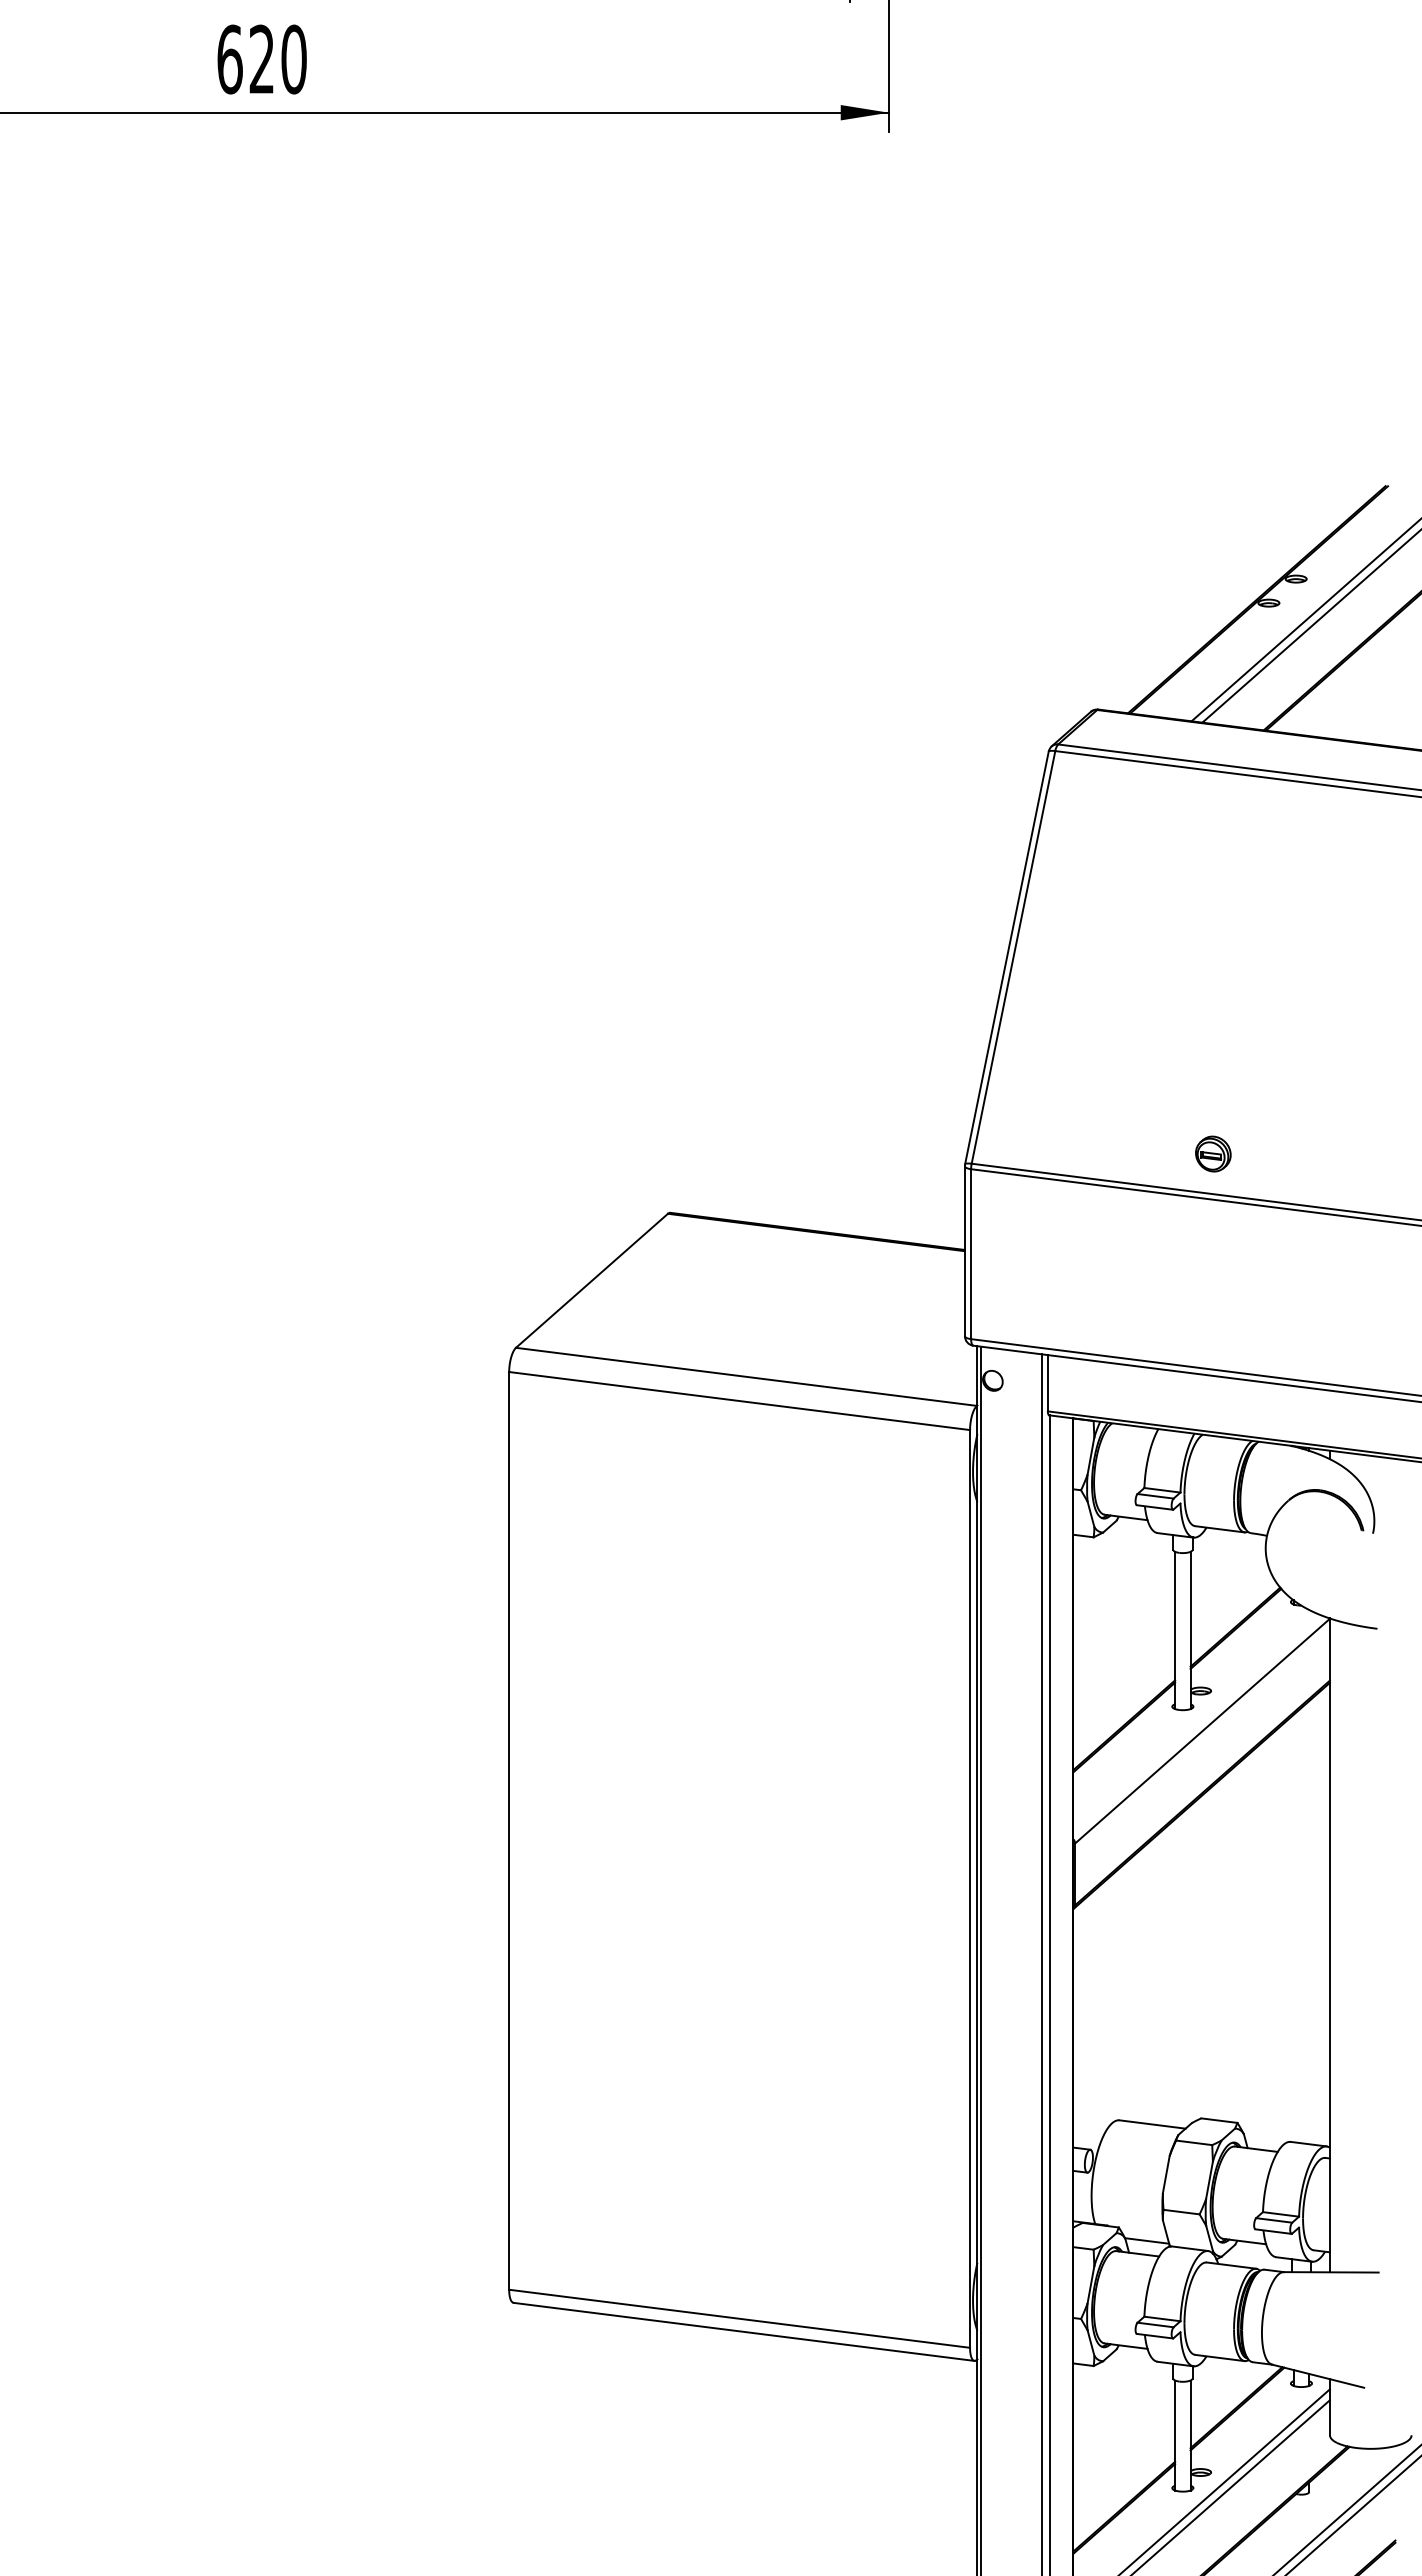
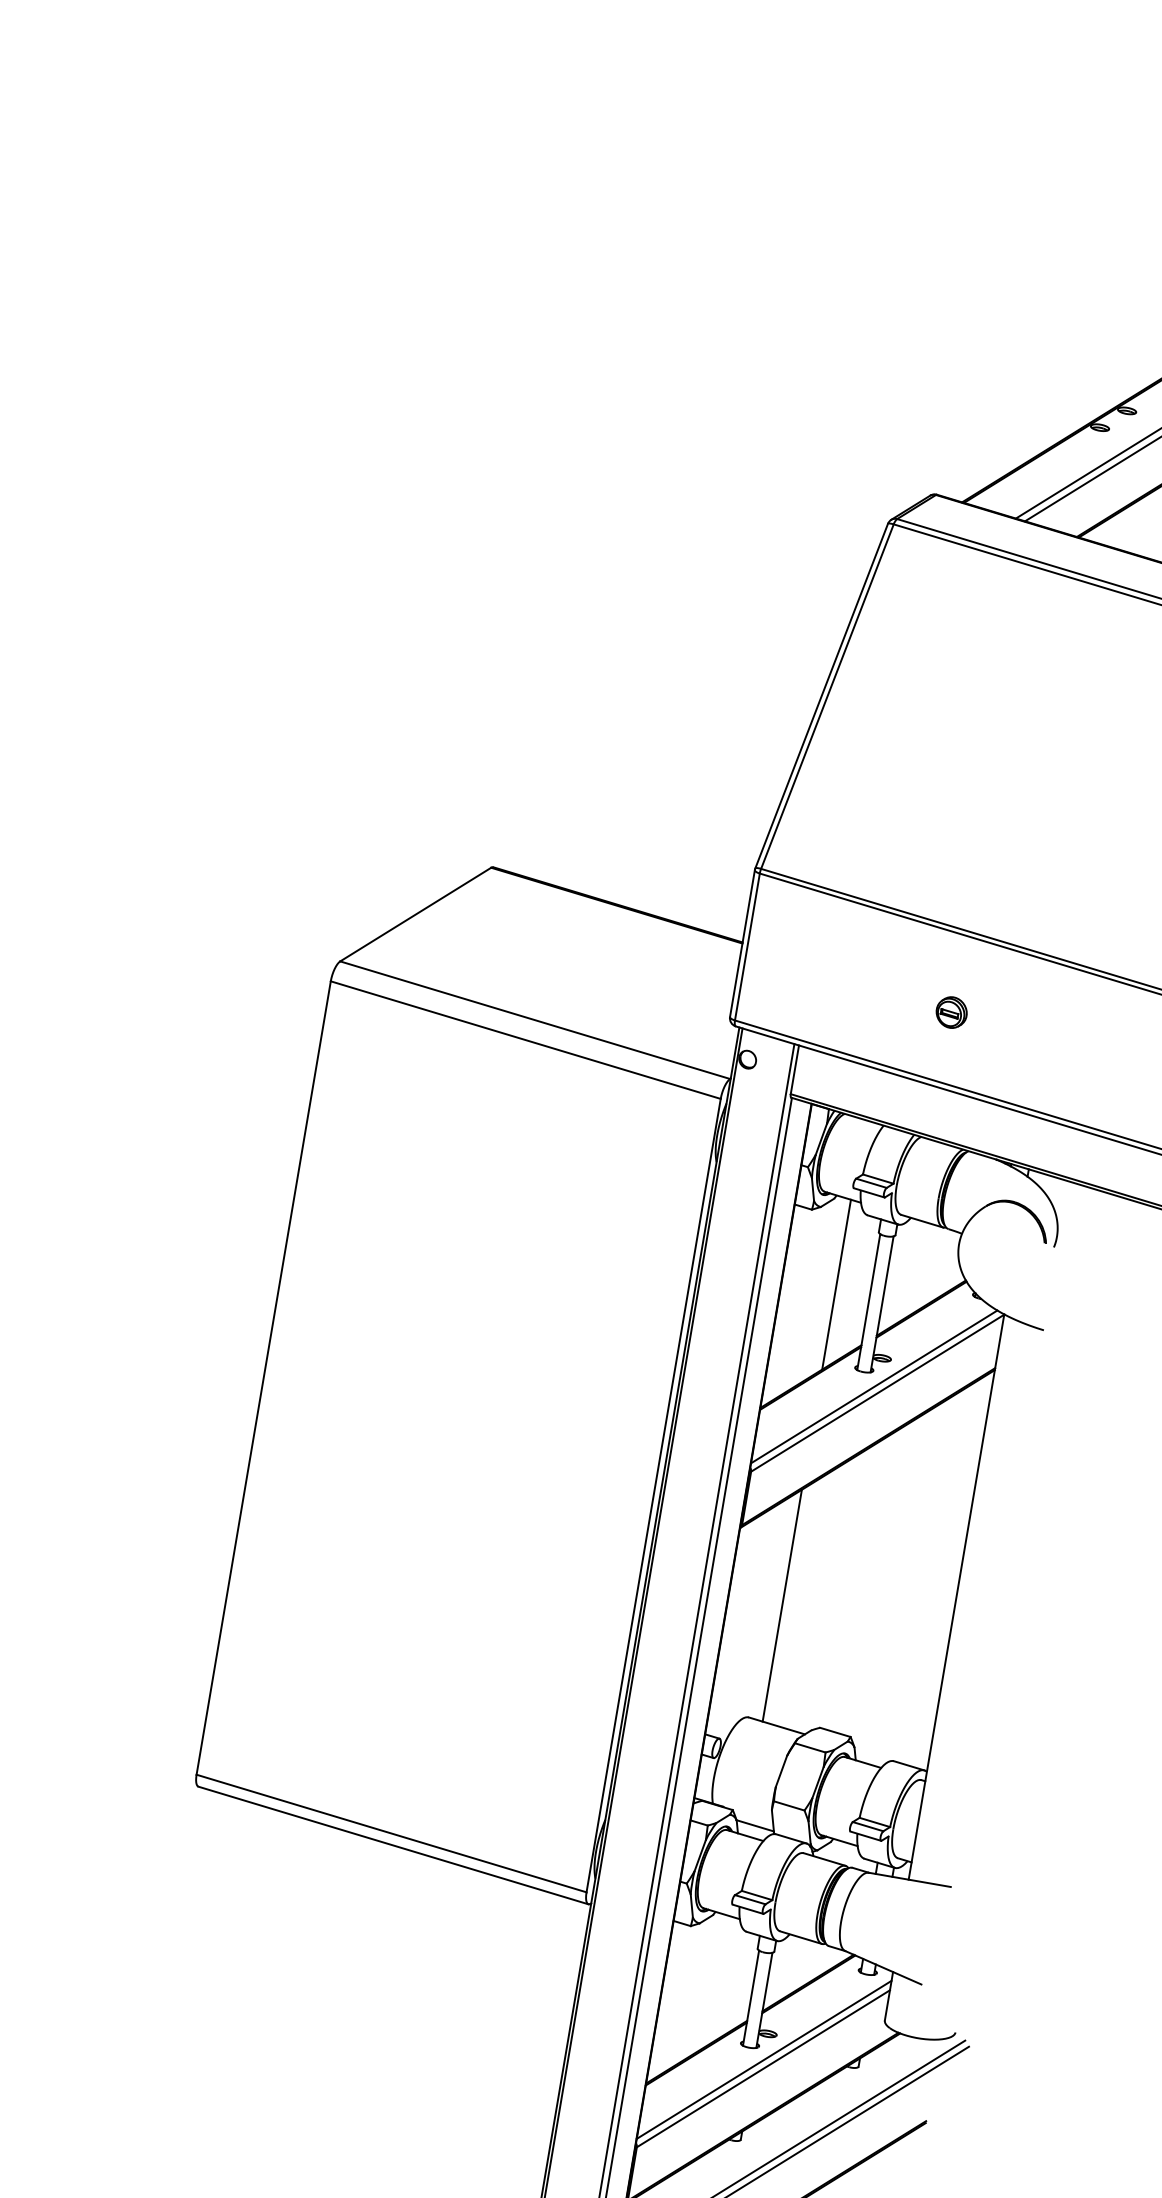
part: (1213, 1153) -> (951, 1012), moved
line: (1135, 1616) -> (836, 1284), added
line: (1197, 1724) -> (874, 1386), added
line: (1135, 1988) -> (782, 1605), added

